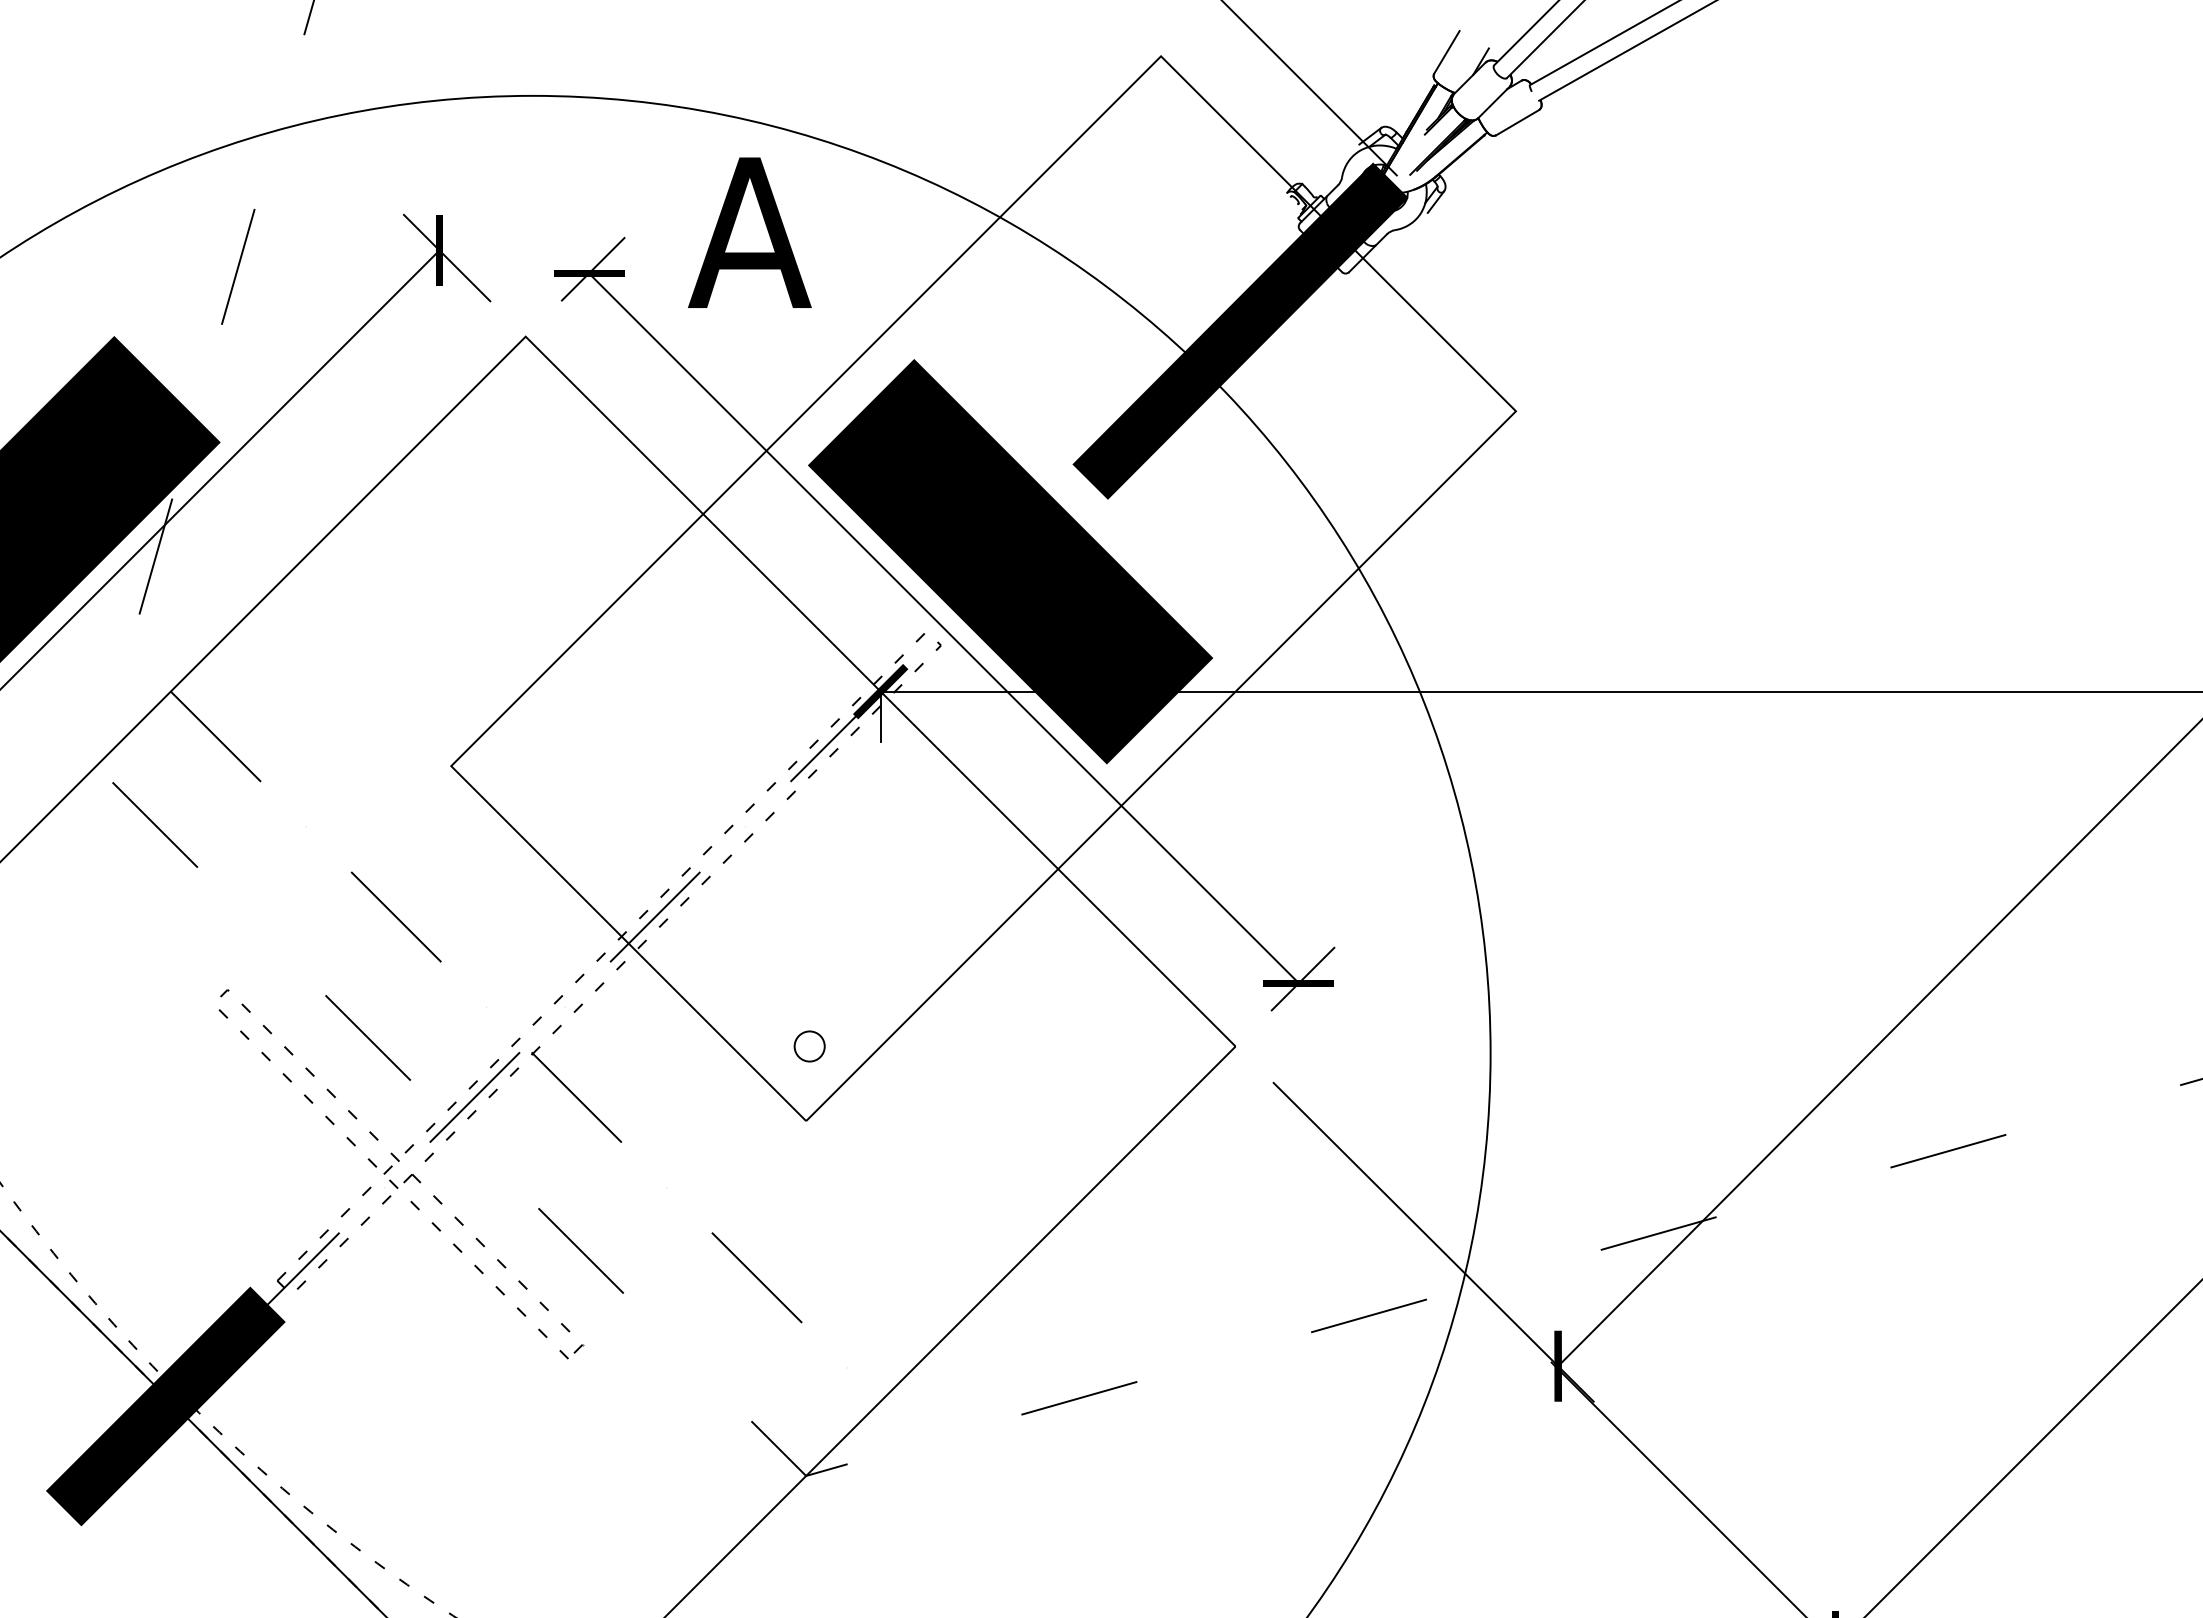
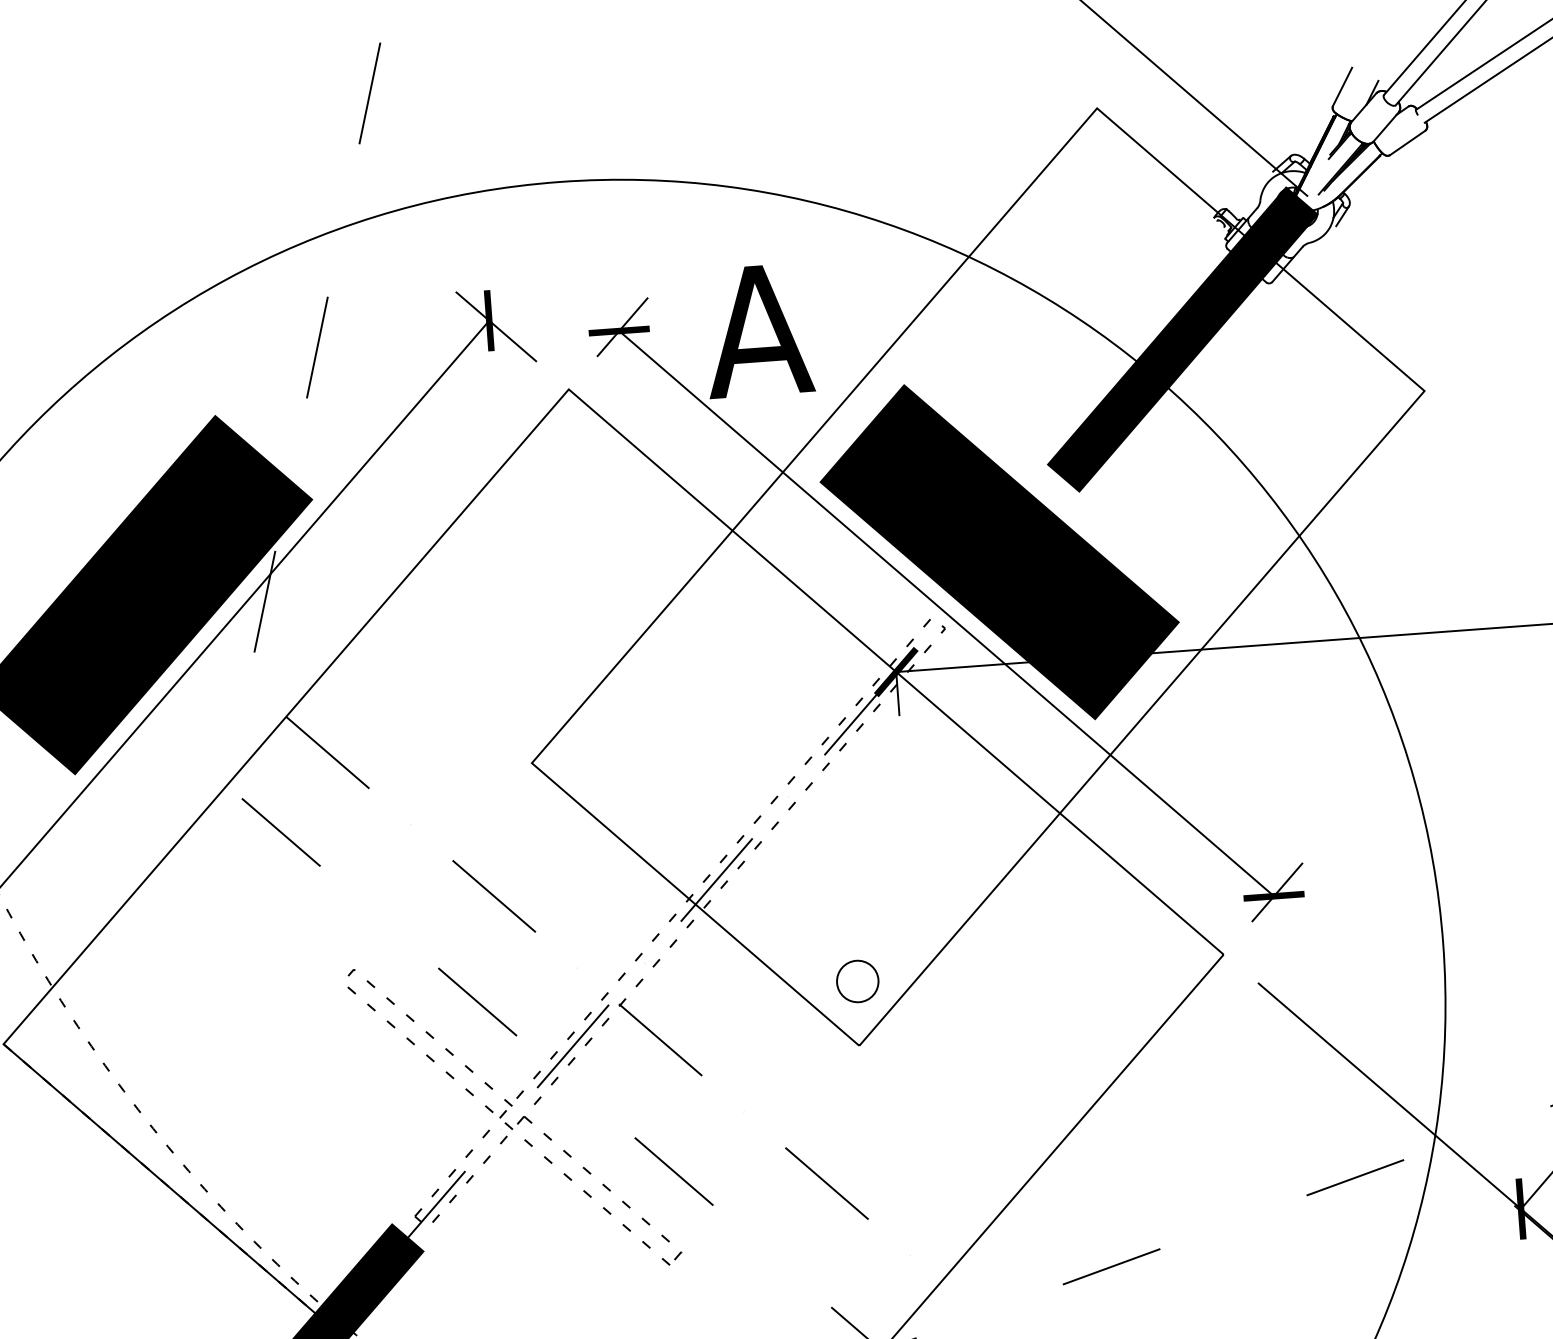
text: (749, 232) -> (757, 330), moved
circle: (809, 1046) -> (857, 981), size x1.6

